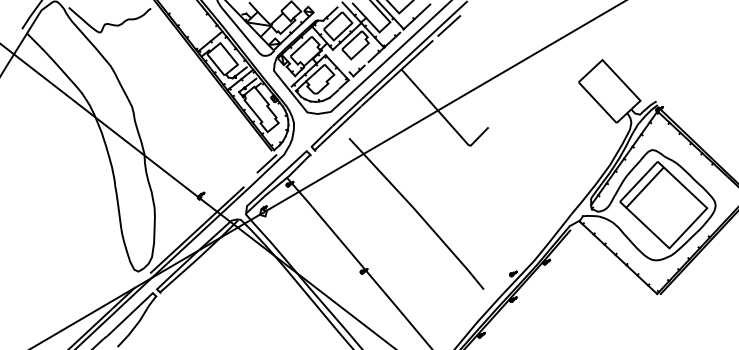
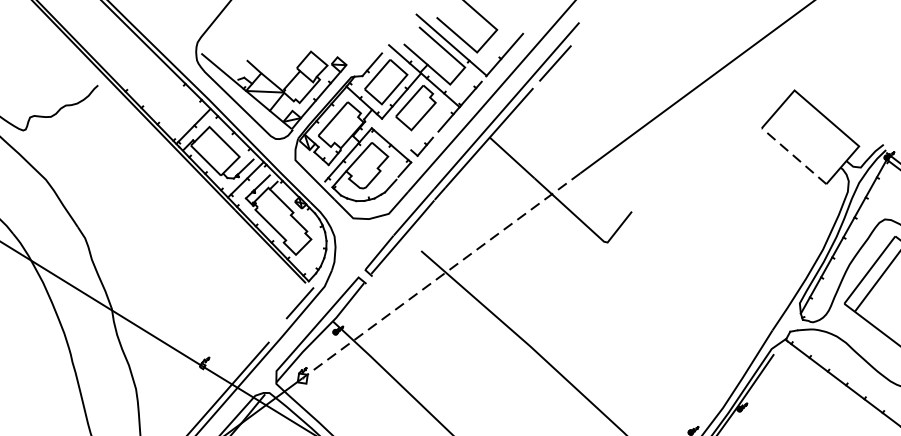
line: (597, 102) -> (793, 155), solid -> dashed
line: (360, 155) -> (441, 275), solid -> dashed

